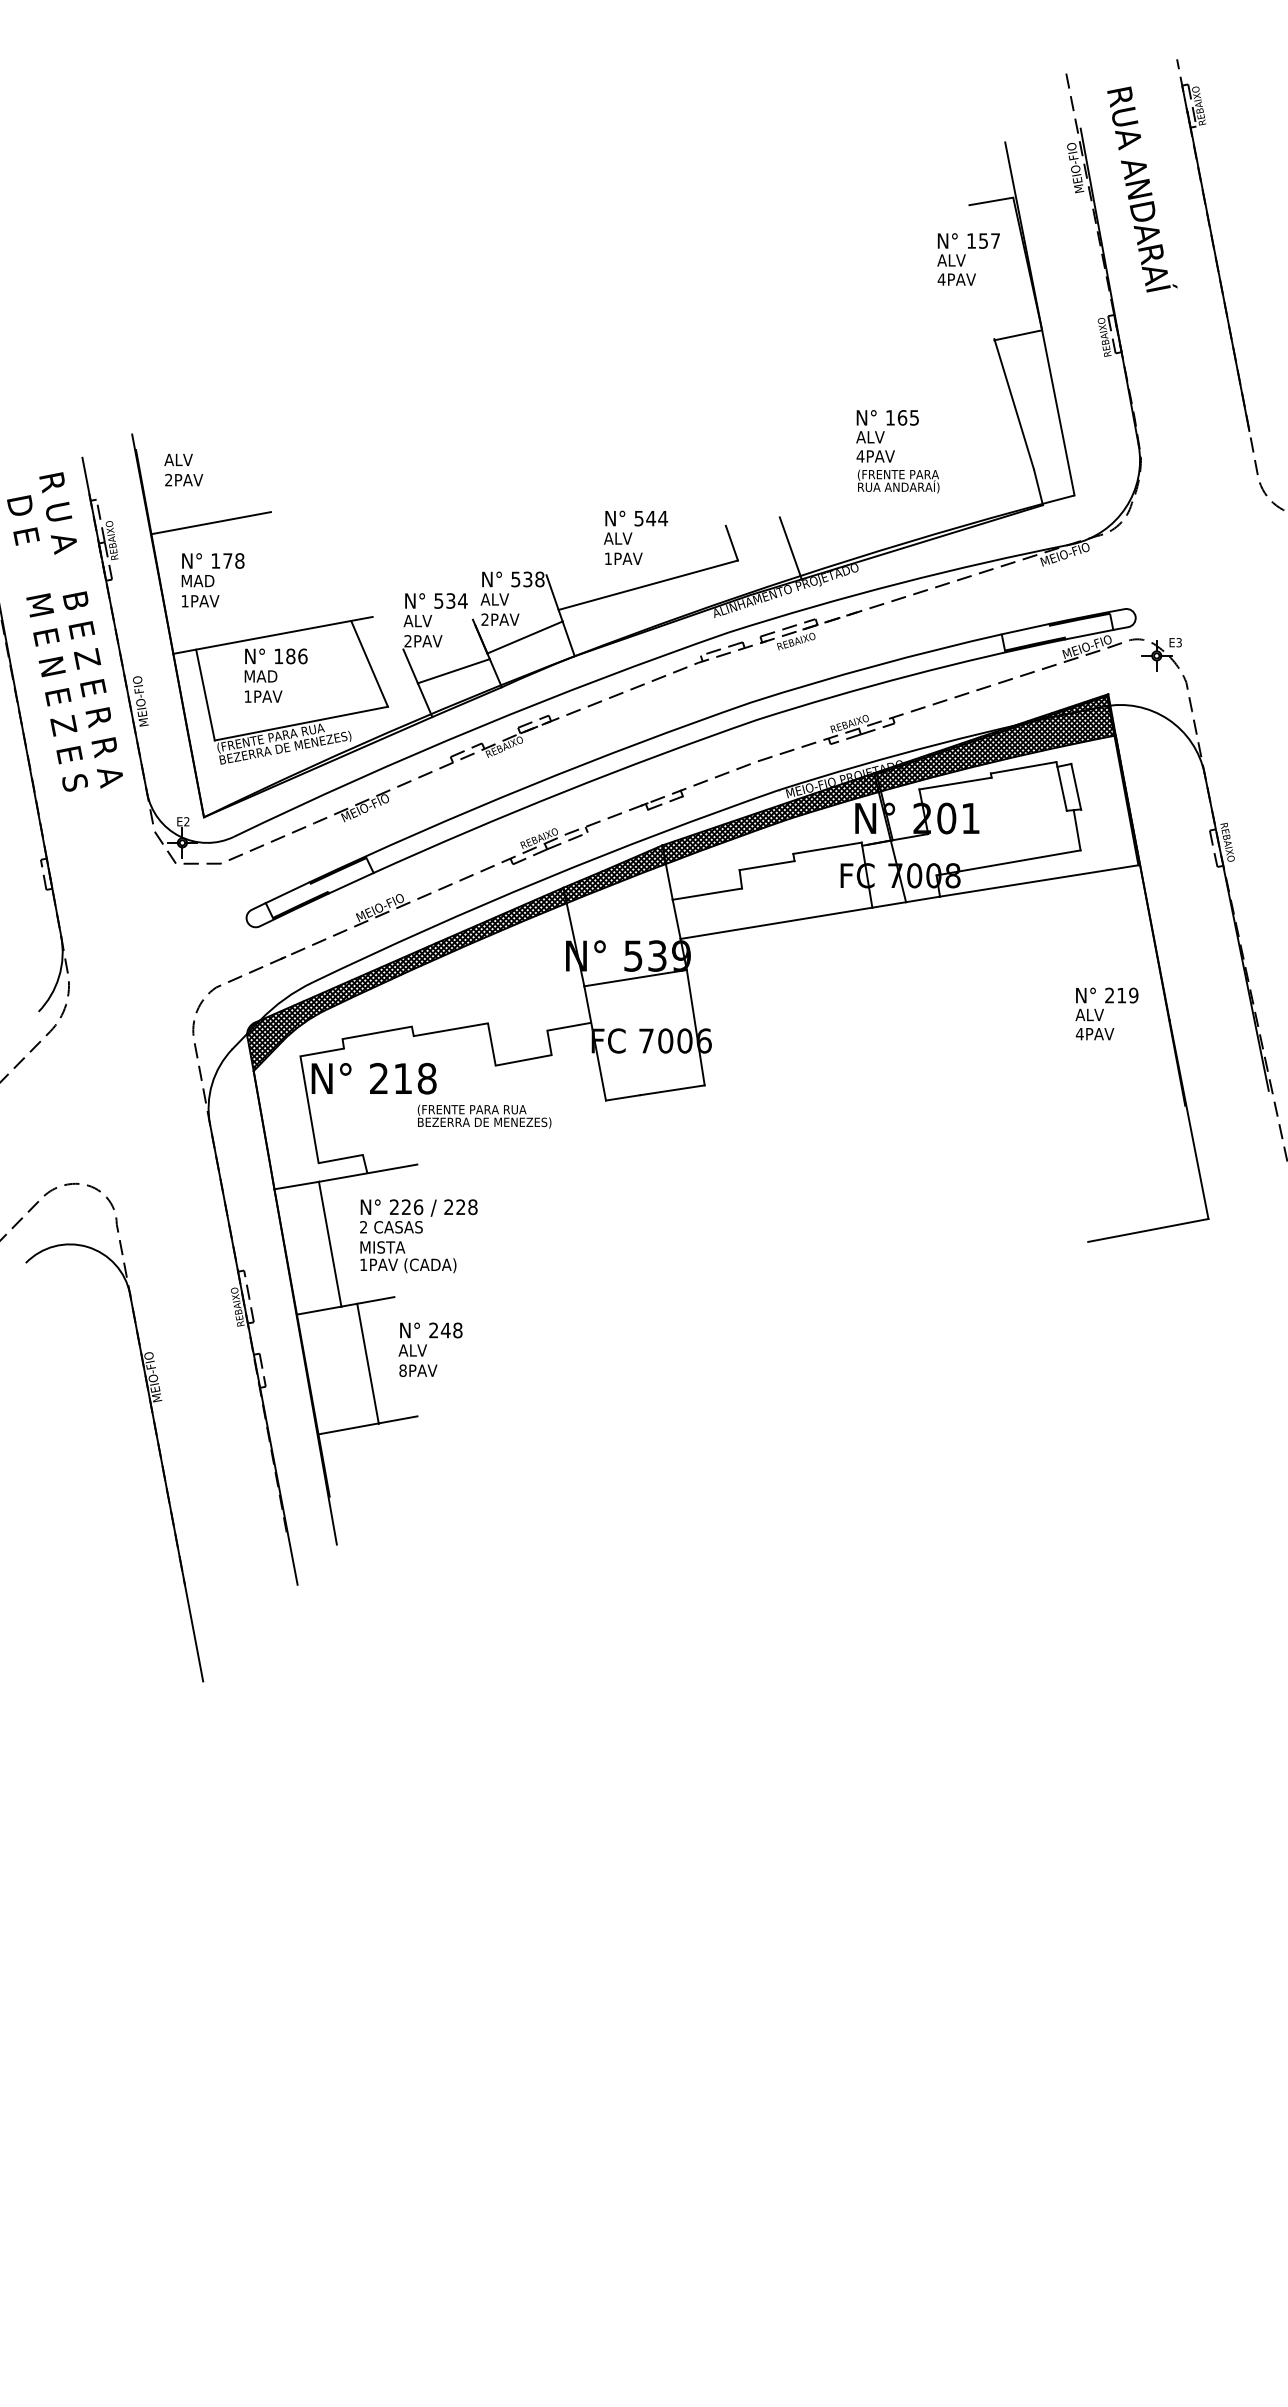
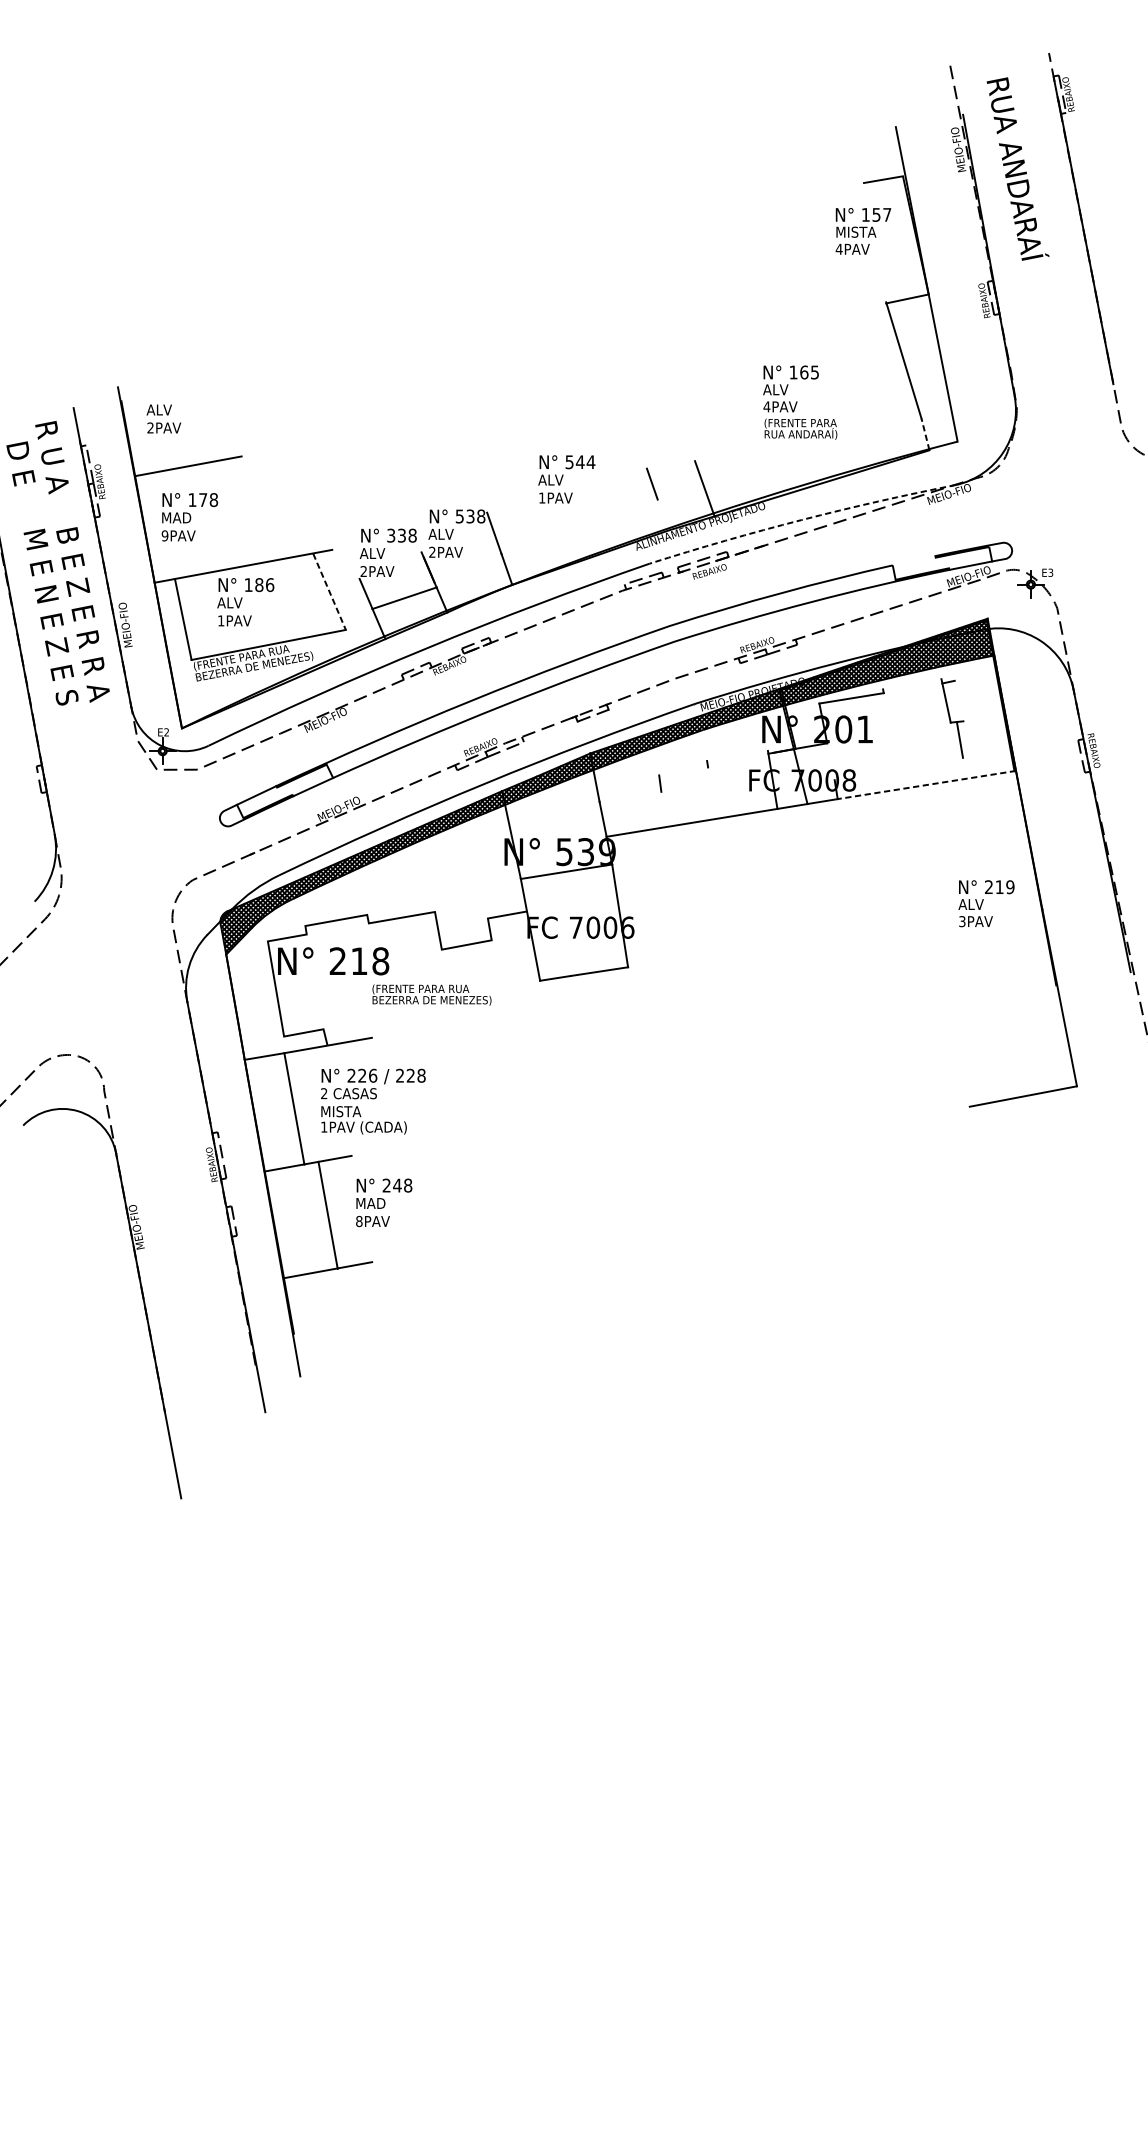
text: (960, 260) -> (856, 232), ALV -> MISTA
line: (1038, 486) -> (925, 433), solid -> dashed
arc: (899, 583) -> (801, 520), solid -> dashed
line: (647, 584) -> (577, 520), removed
text: (450, 600) -> (401, 535), 534 -> 338
text: (184, 601) -> (164, 536), 1PAV -> 9PAV
line: (1025, 628) -> (913, 560), removed
line: (524, 637) -> (467, 568), removed
line: (369, 664) -> (329, 592), solid -> dashed
text: (260, 676) -> (232, 602), MAD -> ALV
line: (1023, 767) -> (912, 684), removed
line: (1076, 786) -> (959, 700), removed
line: (827, 847) -> (737, 755), removed
line: (1008, 862) -> (898, 768), removed
line: (766, 865) -> (683, 771), removed
line: (1039, 880) -> (926, 784), solid -> dashed
line: (707, 893) -> (630, 796), removed
text: (1079, 1033) -> (962, 921), 4PAV -> 3PAV
text: (415, 1350) -> (370, 1203), ALV -> MAD

